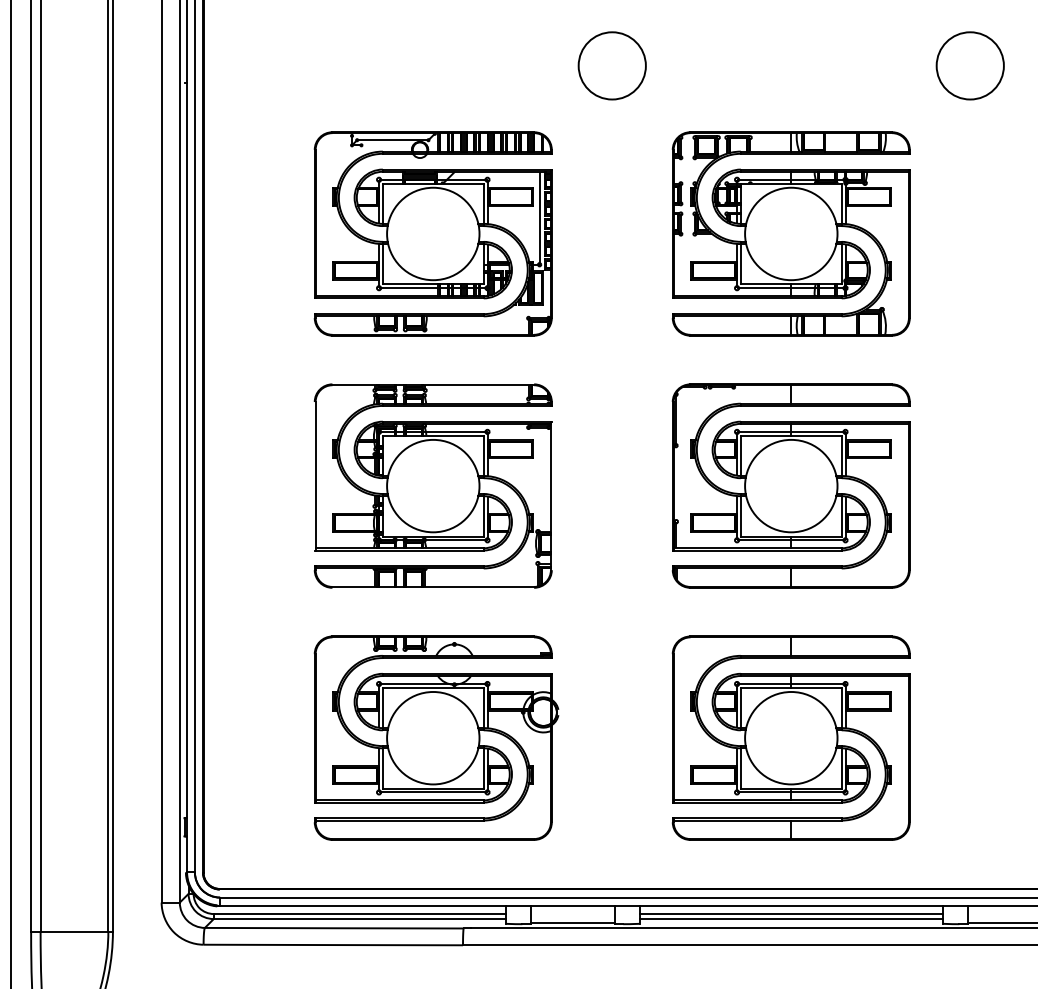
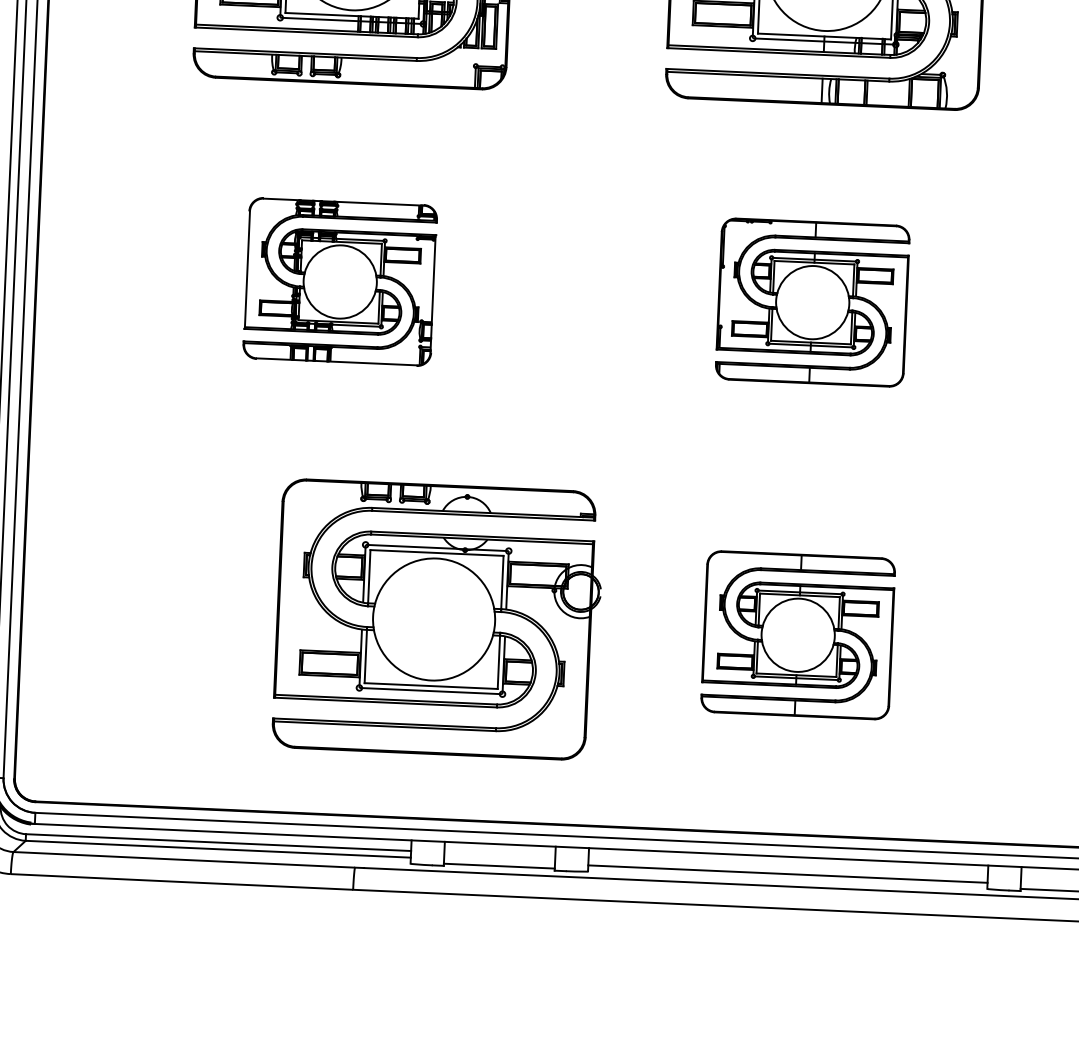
part: (432, 485) -> (339, 281), size x0.6
part: (790, 485) -> (811, 301), size x0.6
part: (436, 737) -> (438, 618), moved
part: (790, 737) -> (797, 634), size x0.6
line: (791, 914) -> (788, 868), removed

